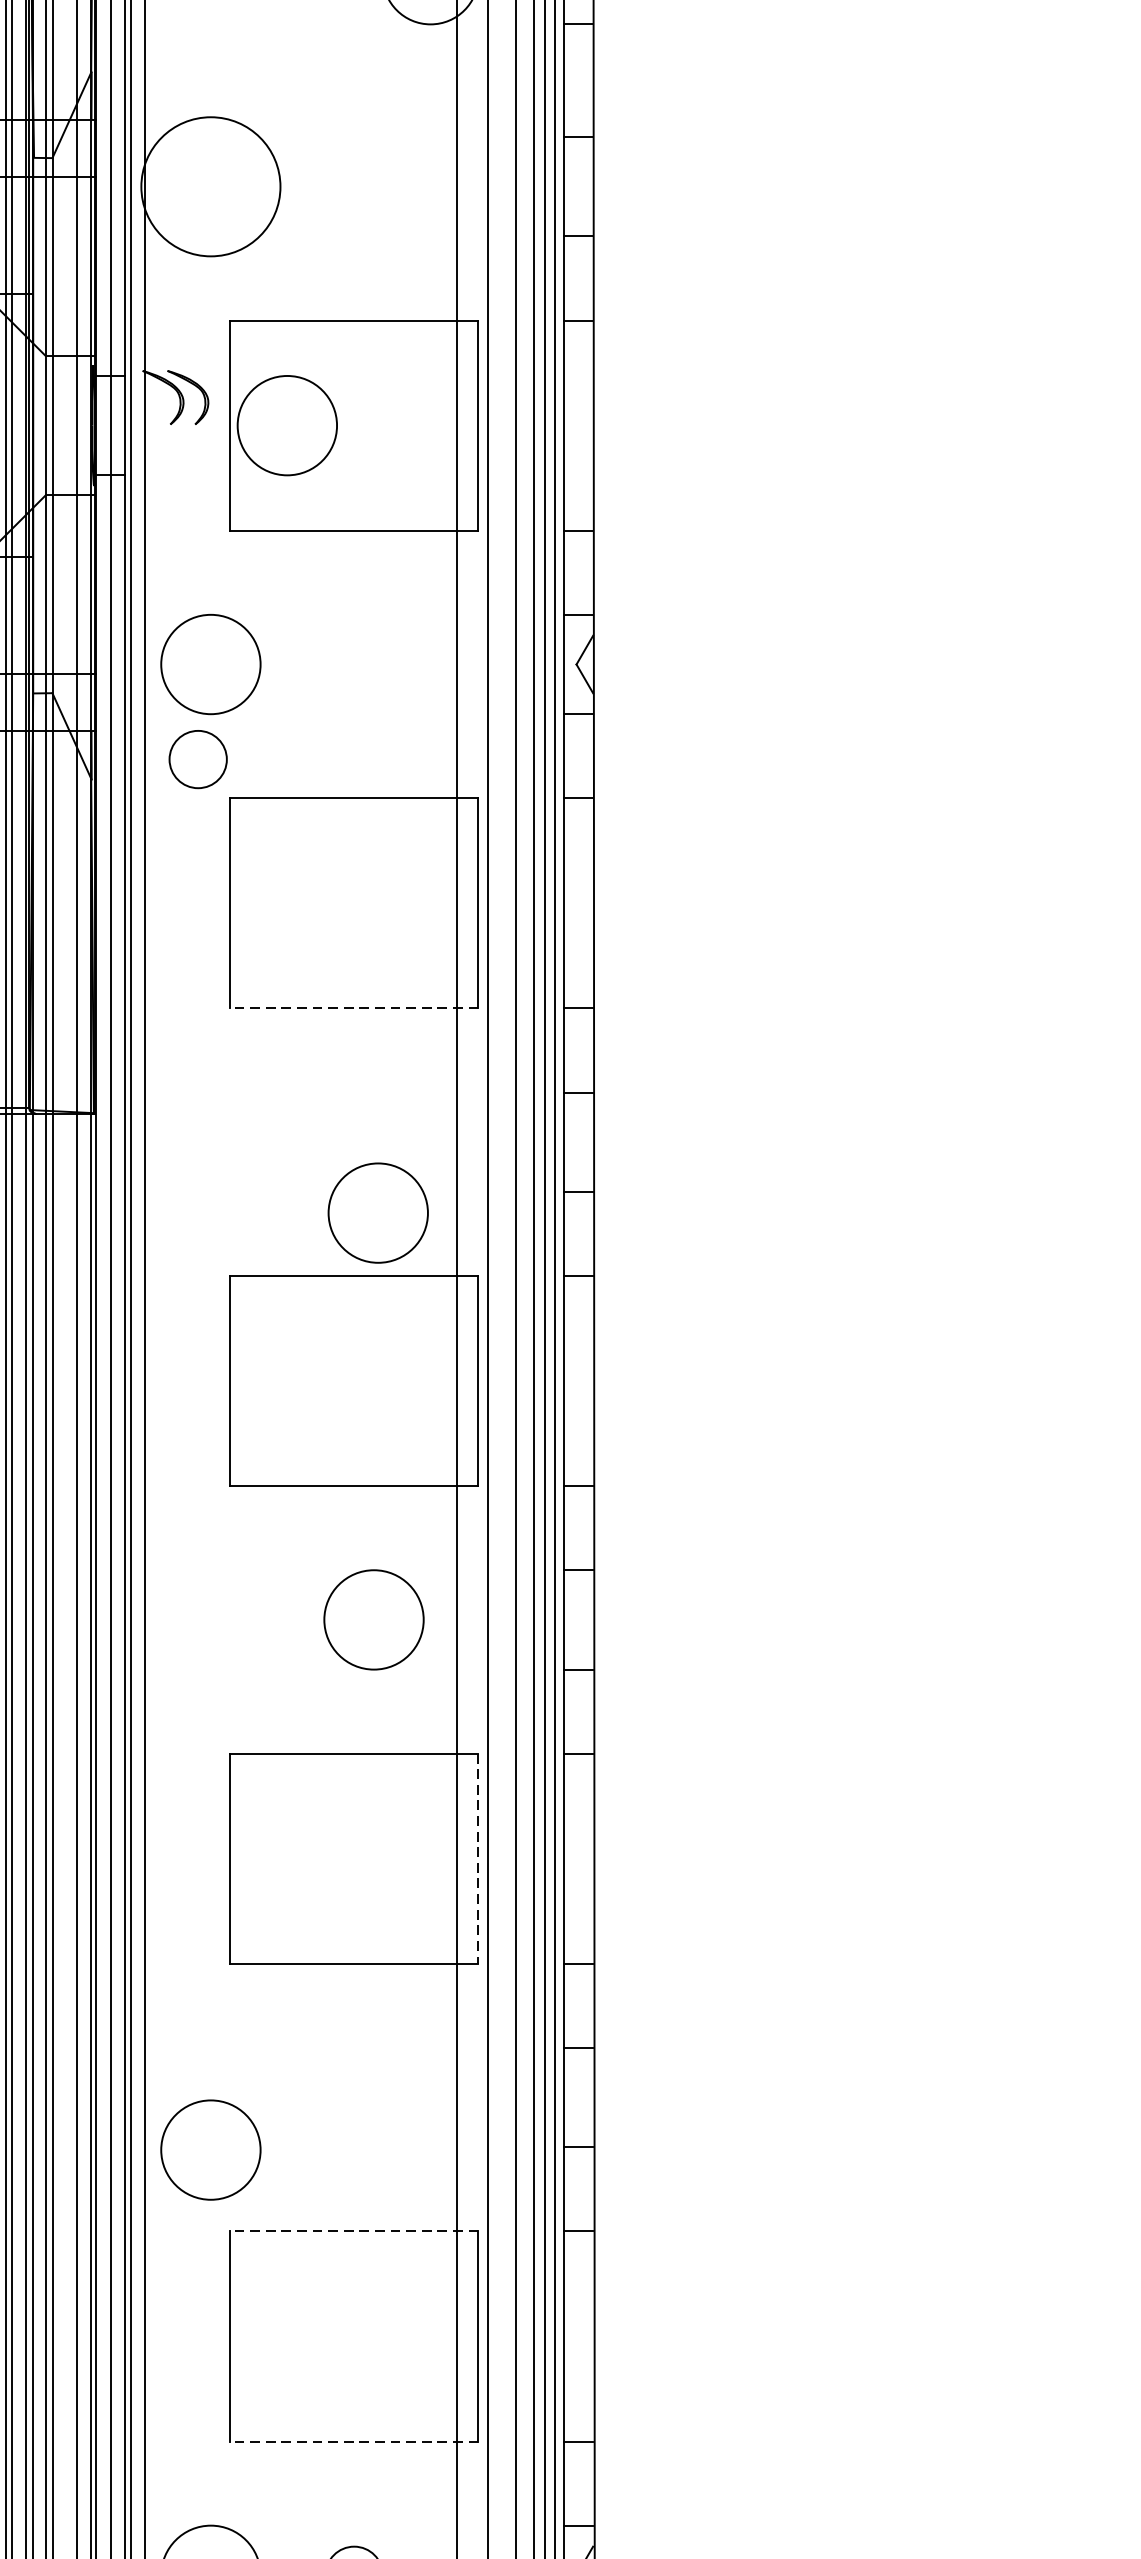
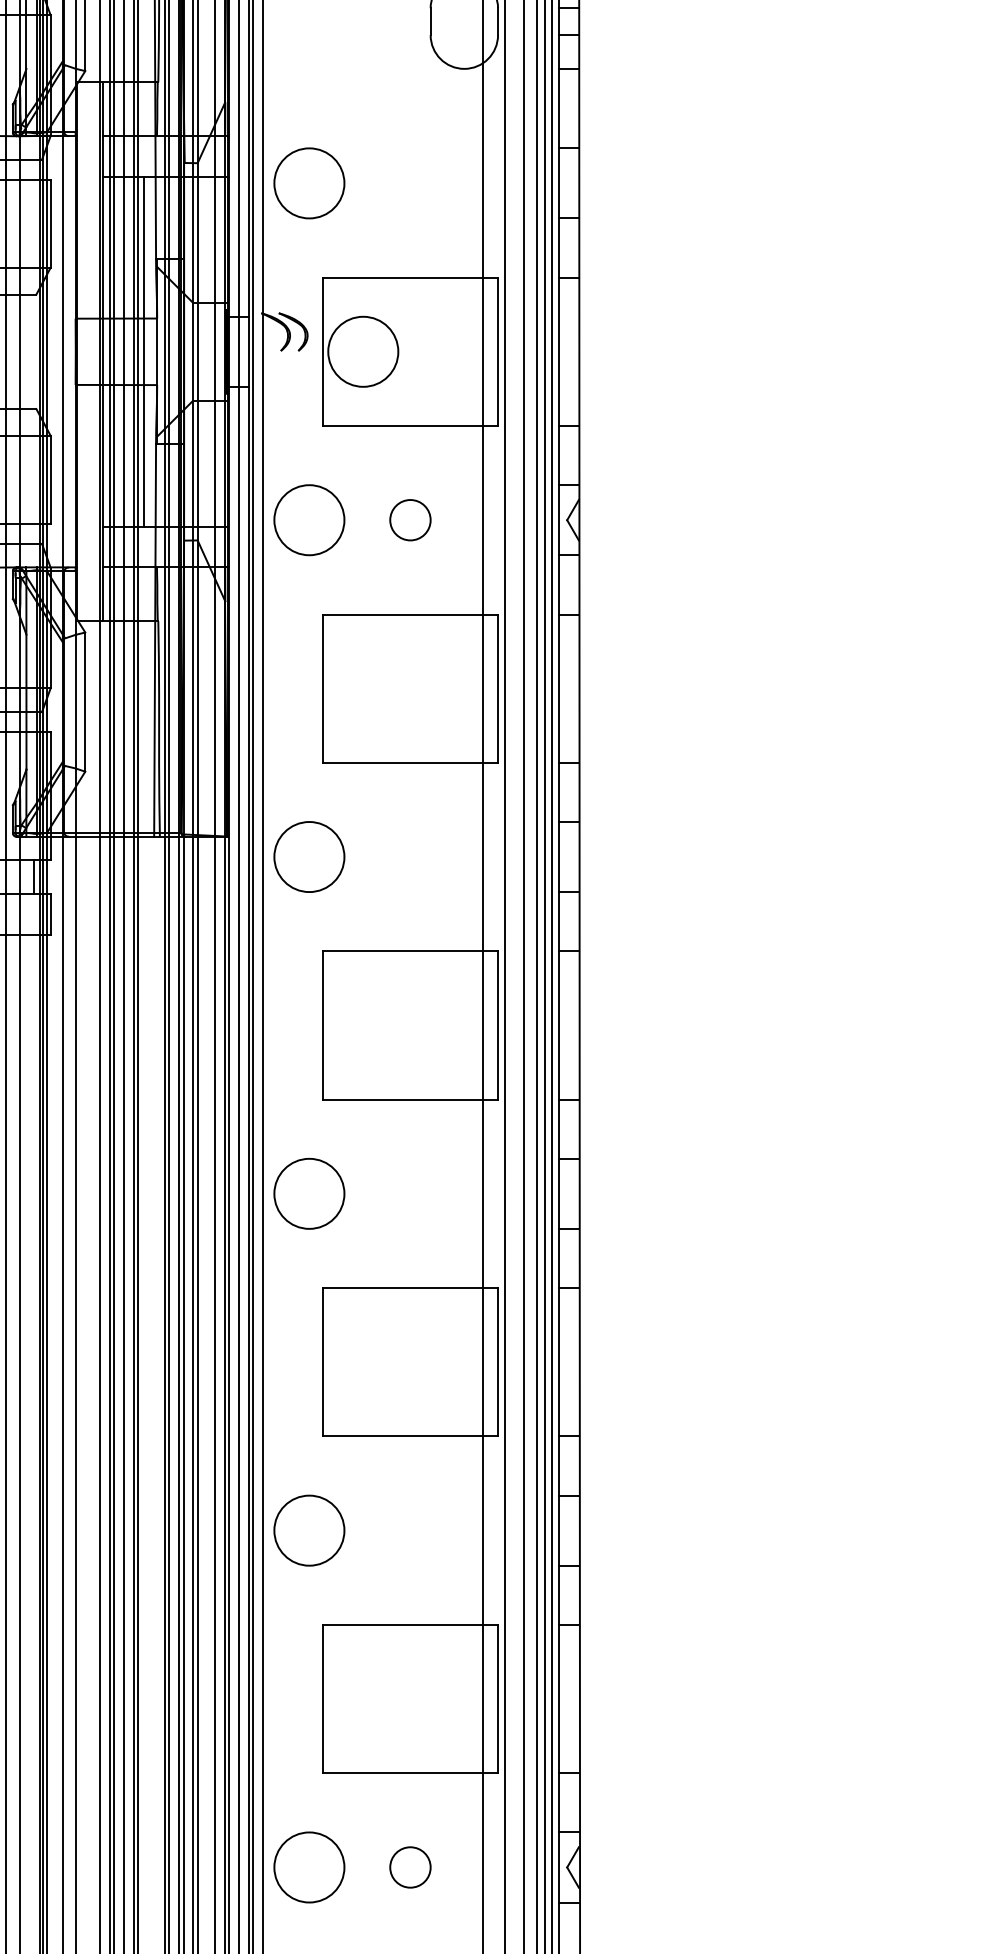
circle: (211, 186) -> (309, 183), size x0.71
circle: (198, 759) -> (410, 520), moved
line: (354, 1008) -> (410, 762), dashed -> solid
circle: (378, 1212) -> (309, 856), moved
circle: (374, 1619) -> (309, 1193), moved
line: (479, 1859) -> (498, 1362), dashed -> solid
circle: (211, 2149) -> (309, 1530), moved
line: (354, 2230) -> (410, 1624), dashed -> solid
line: (354, 2442) -> (410, 1773), dashed -> solid

